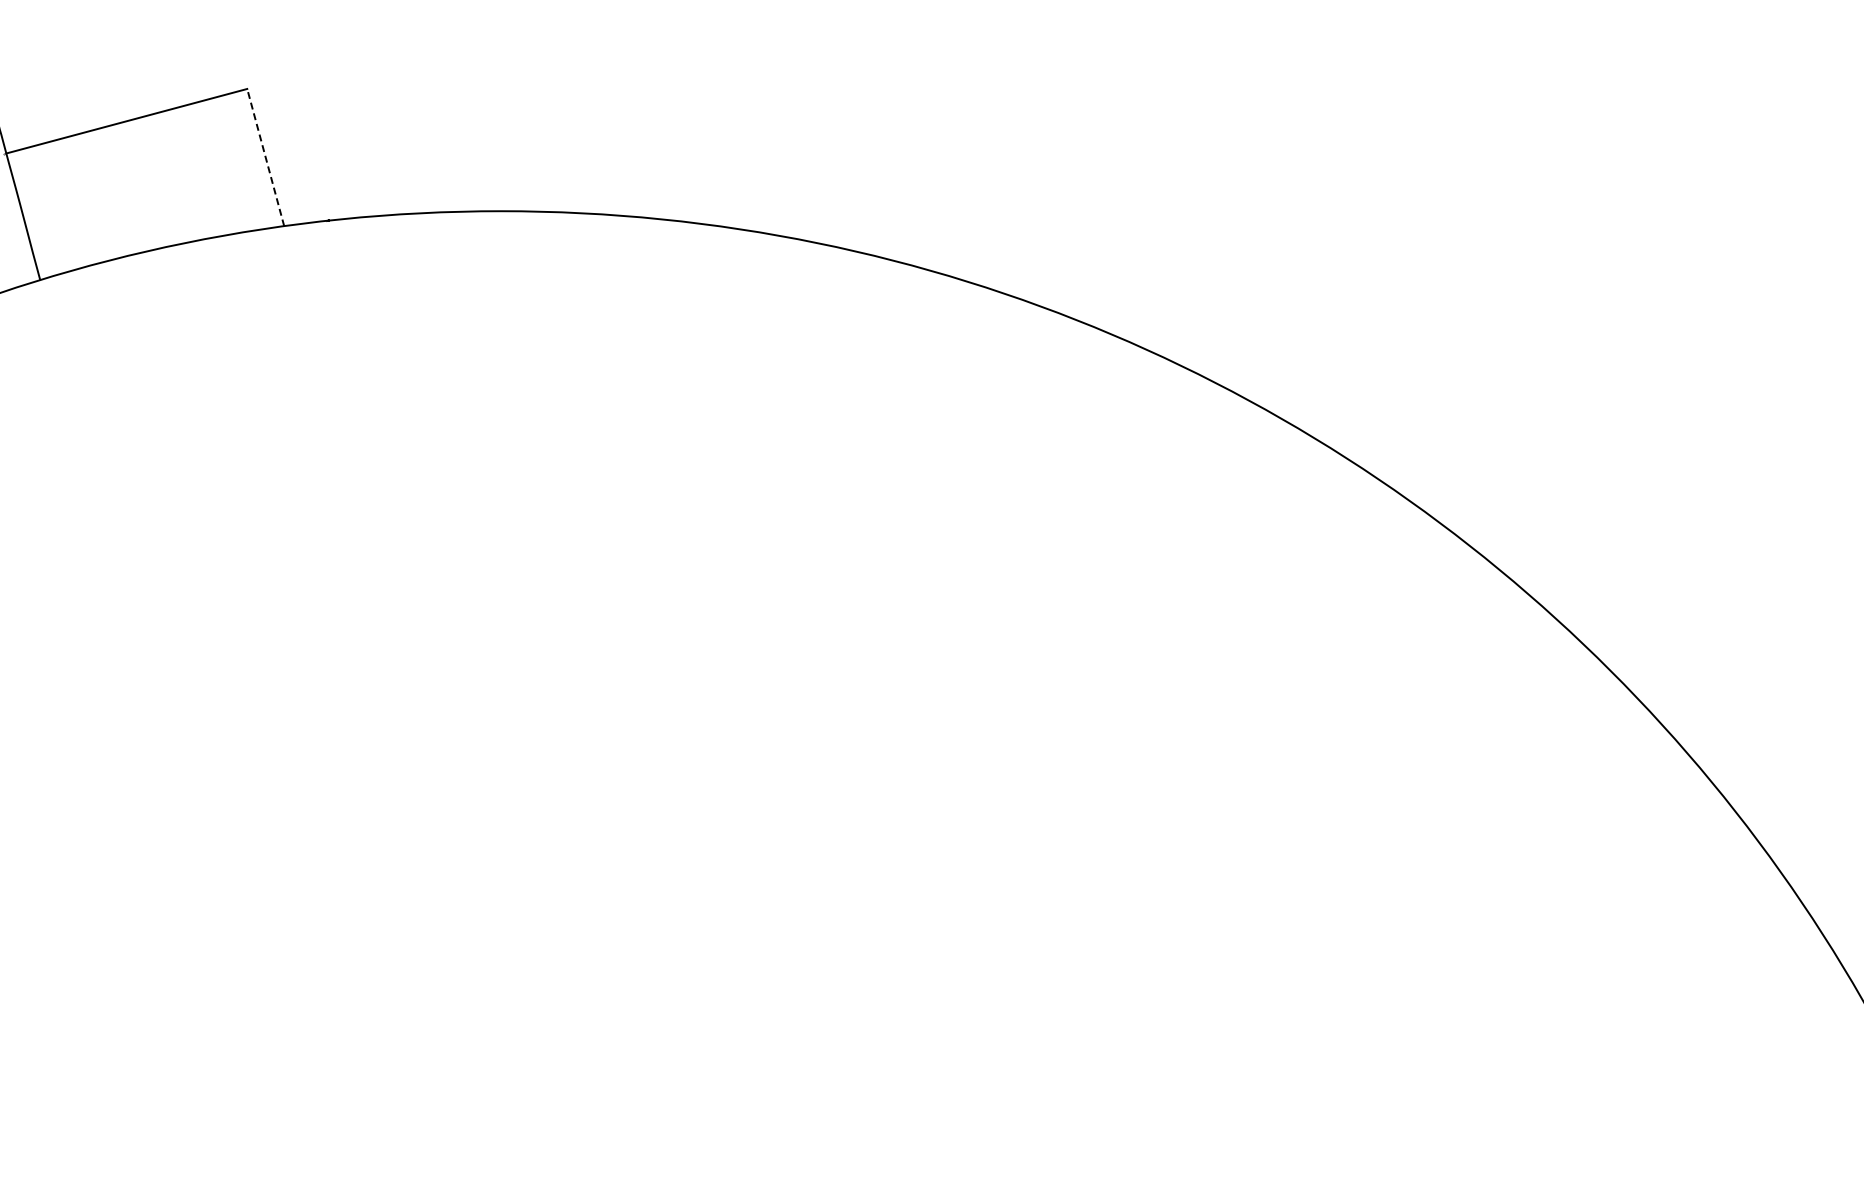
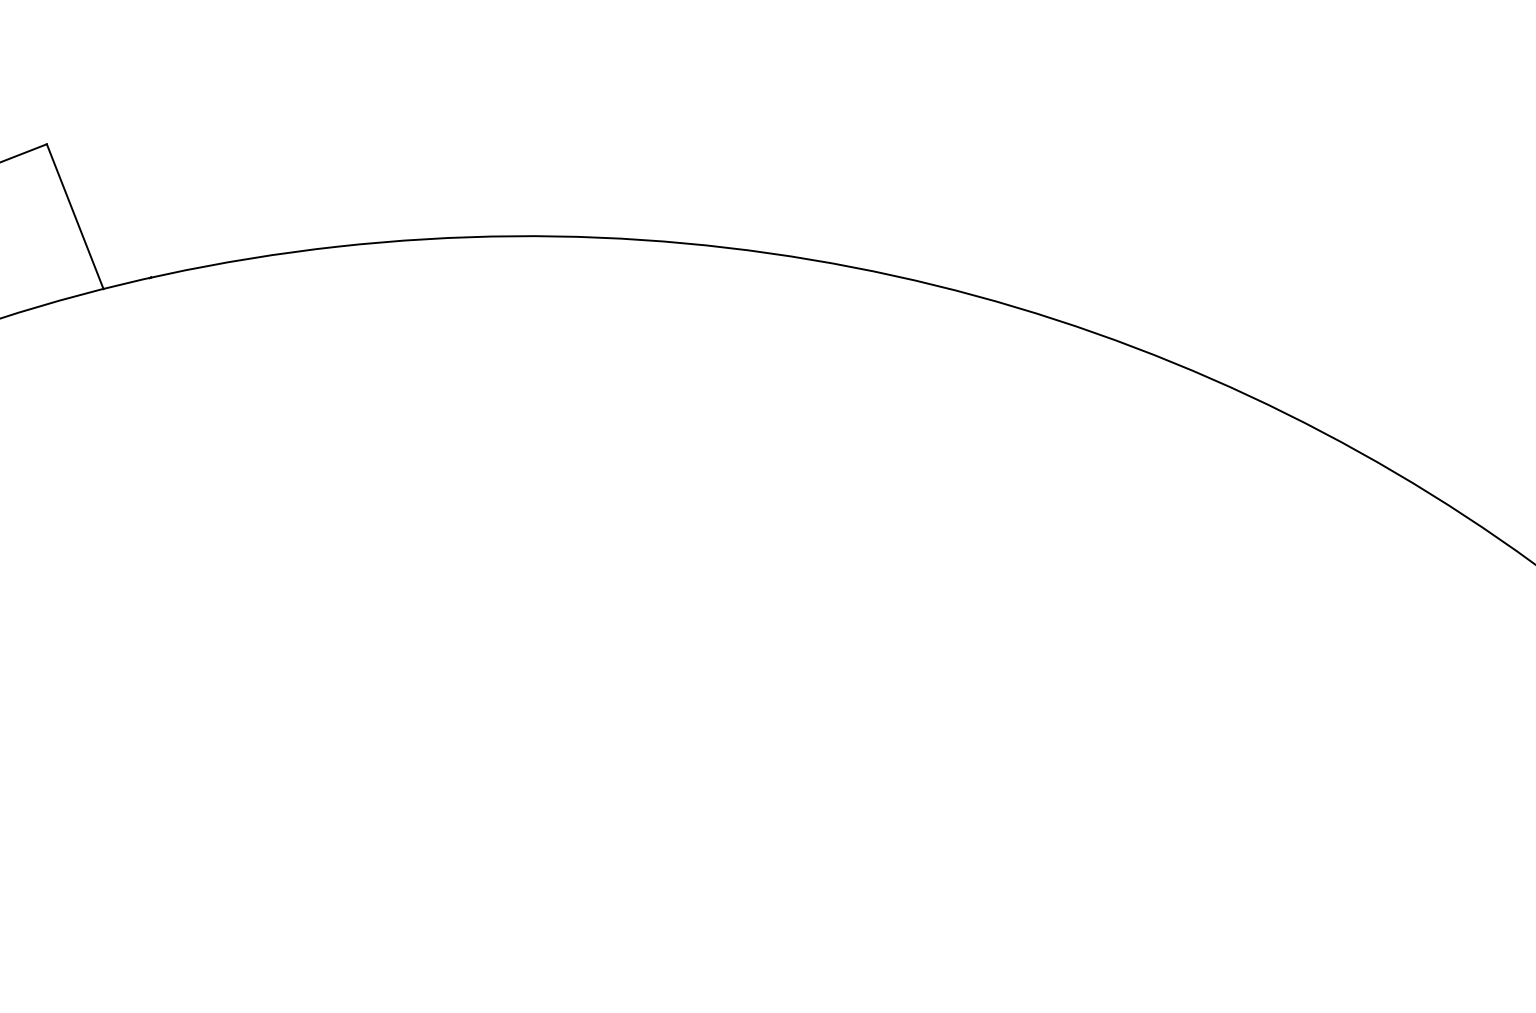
line: (265, 157) -> (74, 216), dashed -> solid

